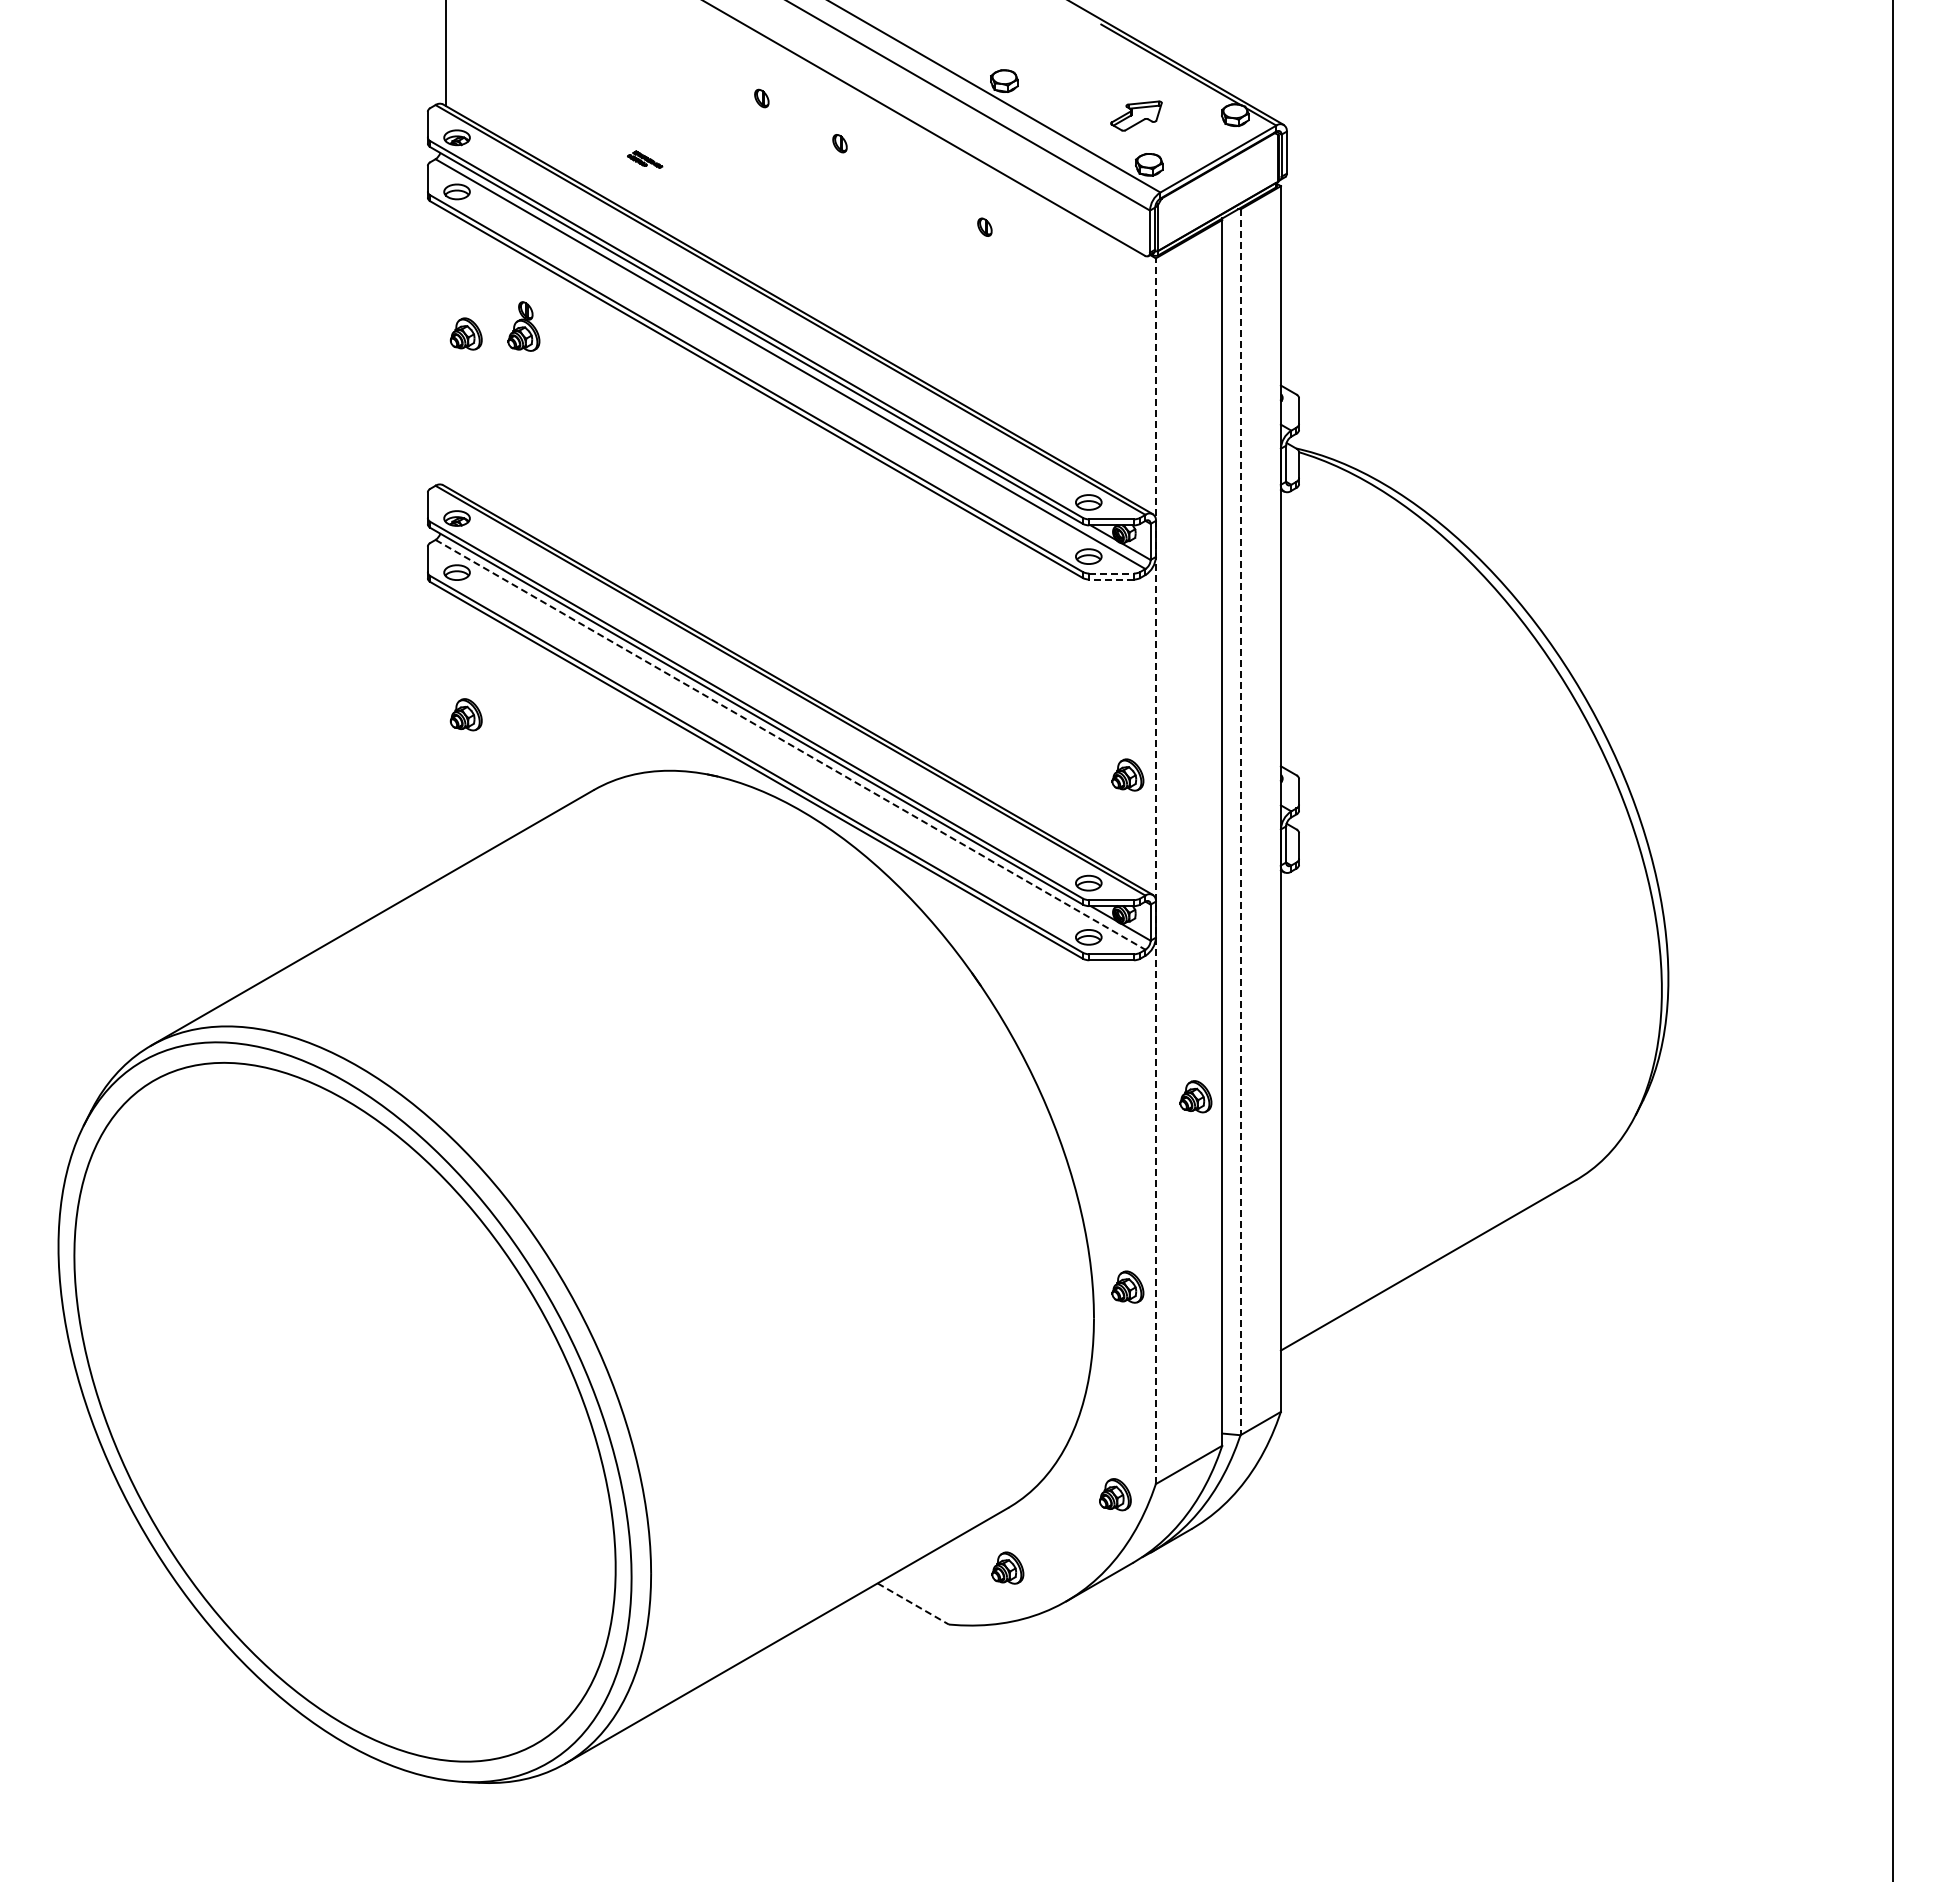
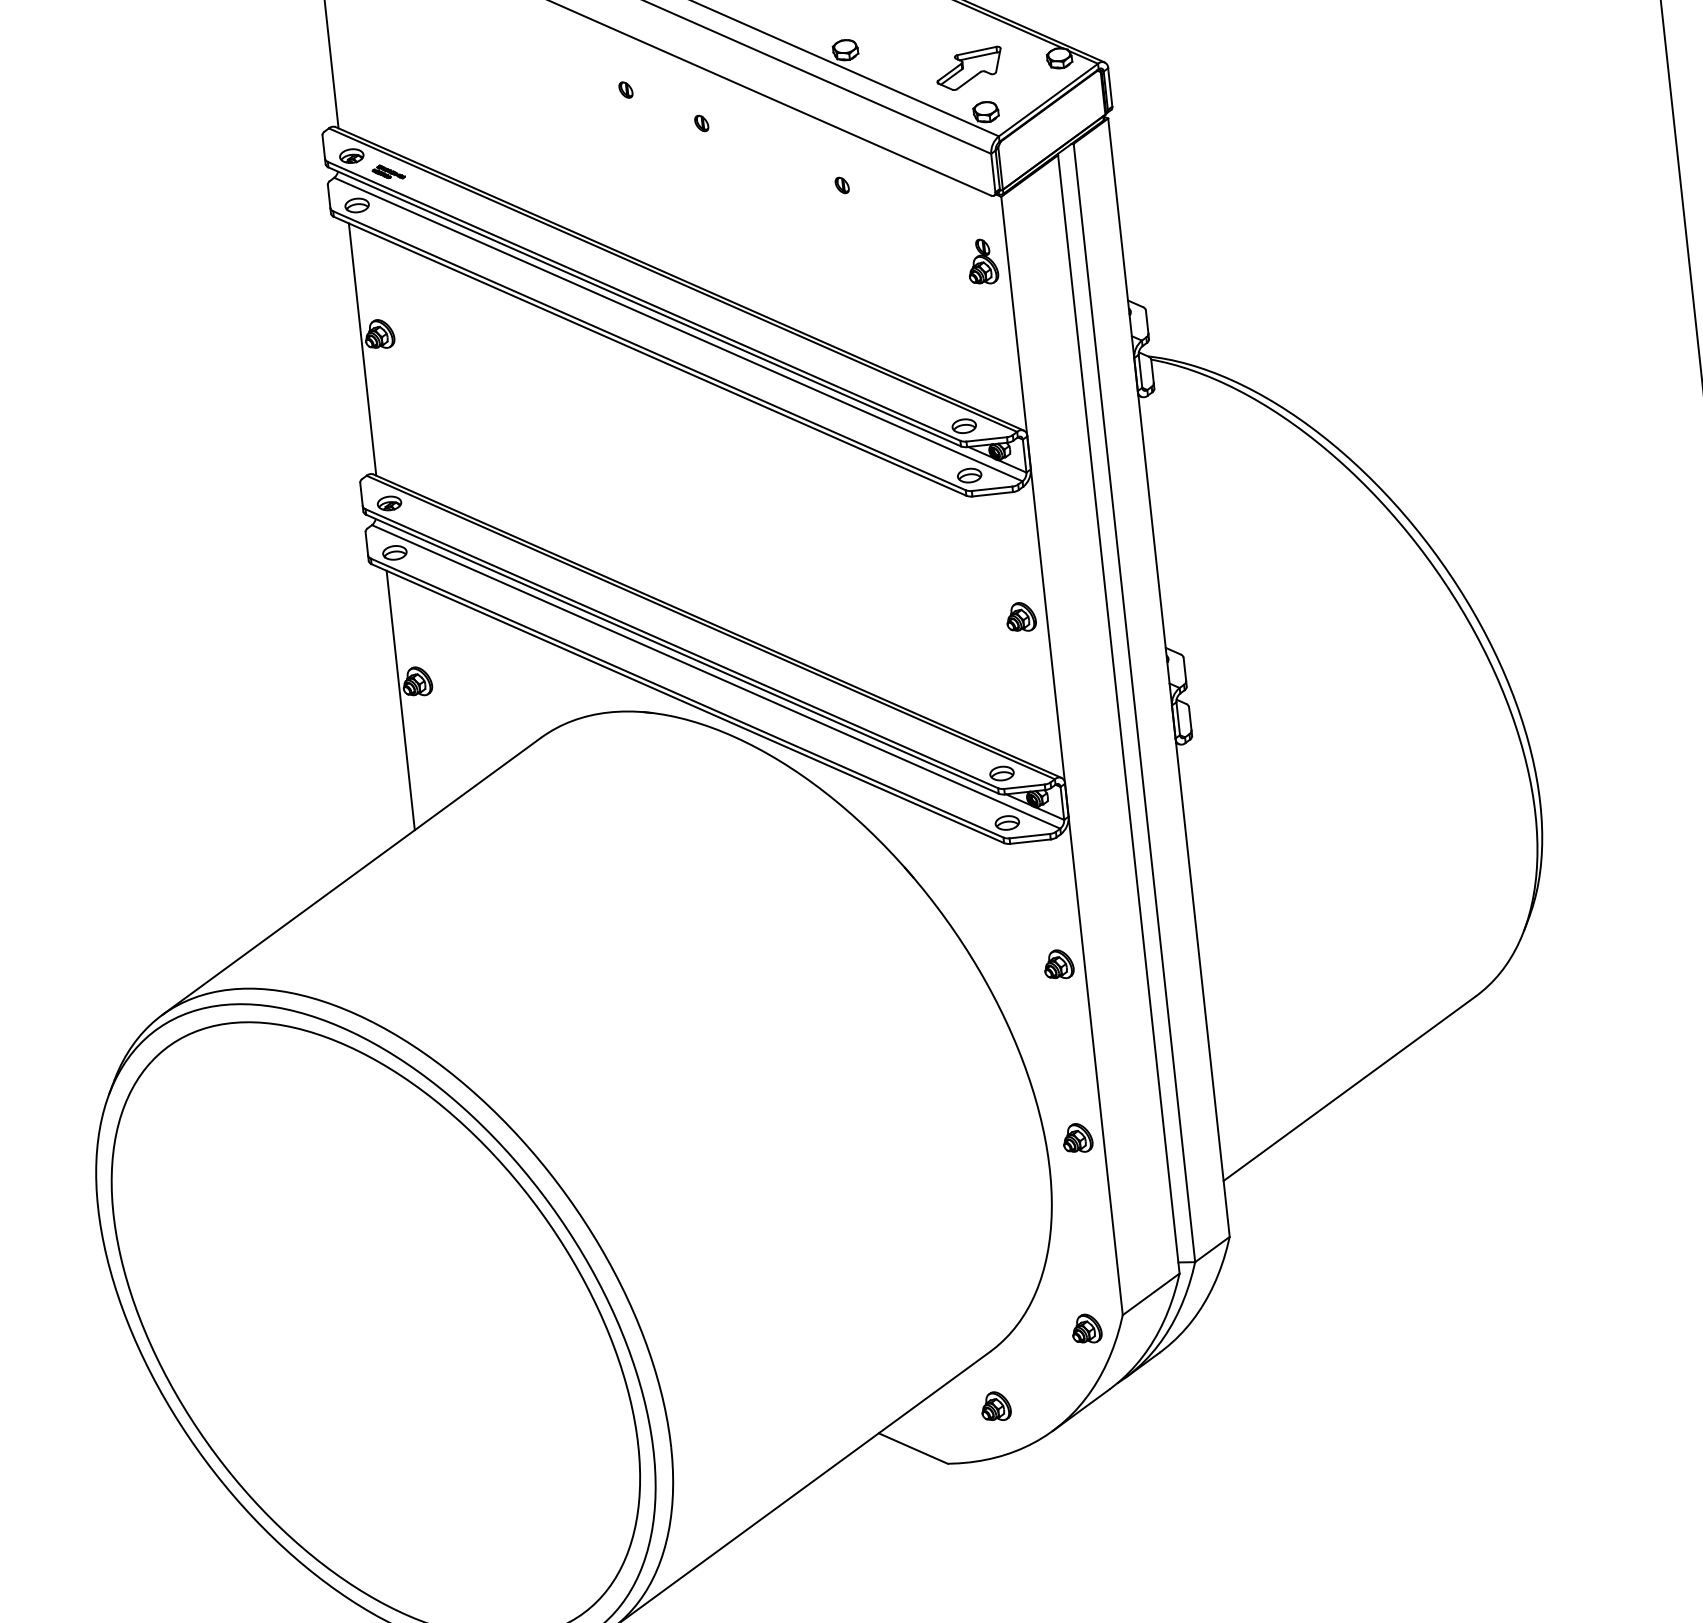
part: (1136, 115) -> (969, 68), size x1.43
part: (645, 159) -> (389, 172), moved
part: (523, 326) -> (982, 261), moved
line: (446, 348) -> (363, 349), added
line: (1112, 573) -> (992, 488), dashed -> solid
line: (1111, 579) -> (992, 494), dashed -> solid
line: (446, 733) -> (401, 700), added
line: (790, 744) -> (716, 676), dashed -> solid
part: (1127, 774) -> (1020, 616), moved
line: (1240, 822) -> (1134, 703), dashed -> solid
line: (1155, 871) -> (1061, 756), dashed -> solid
part: (1195, 1096) -> (1058, 964), moved
line: (913, 1604) -> (913, 1449), dashed -> solid

